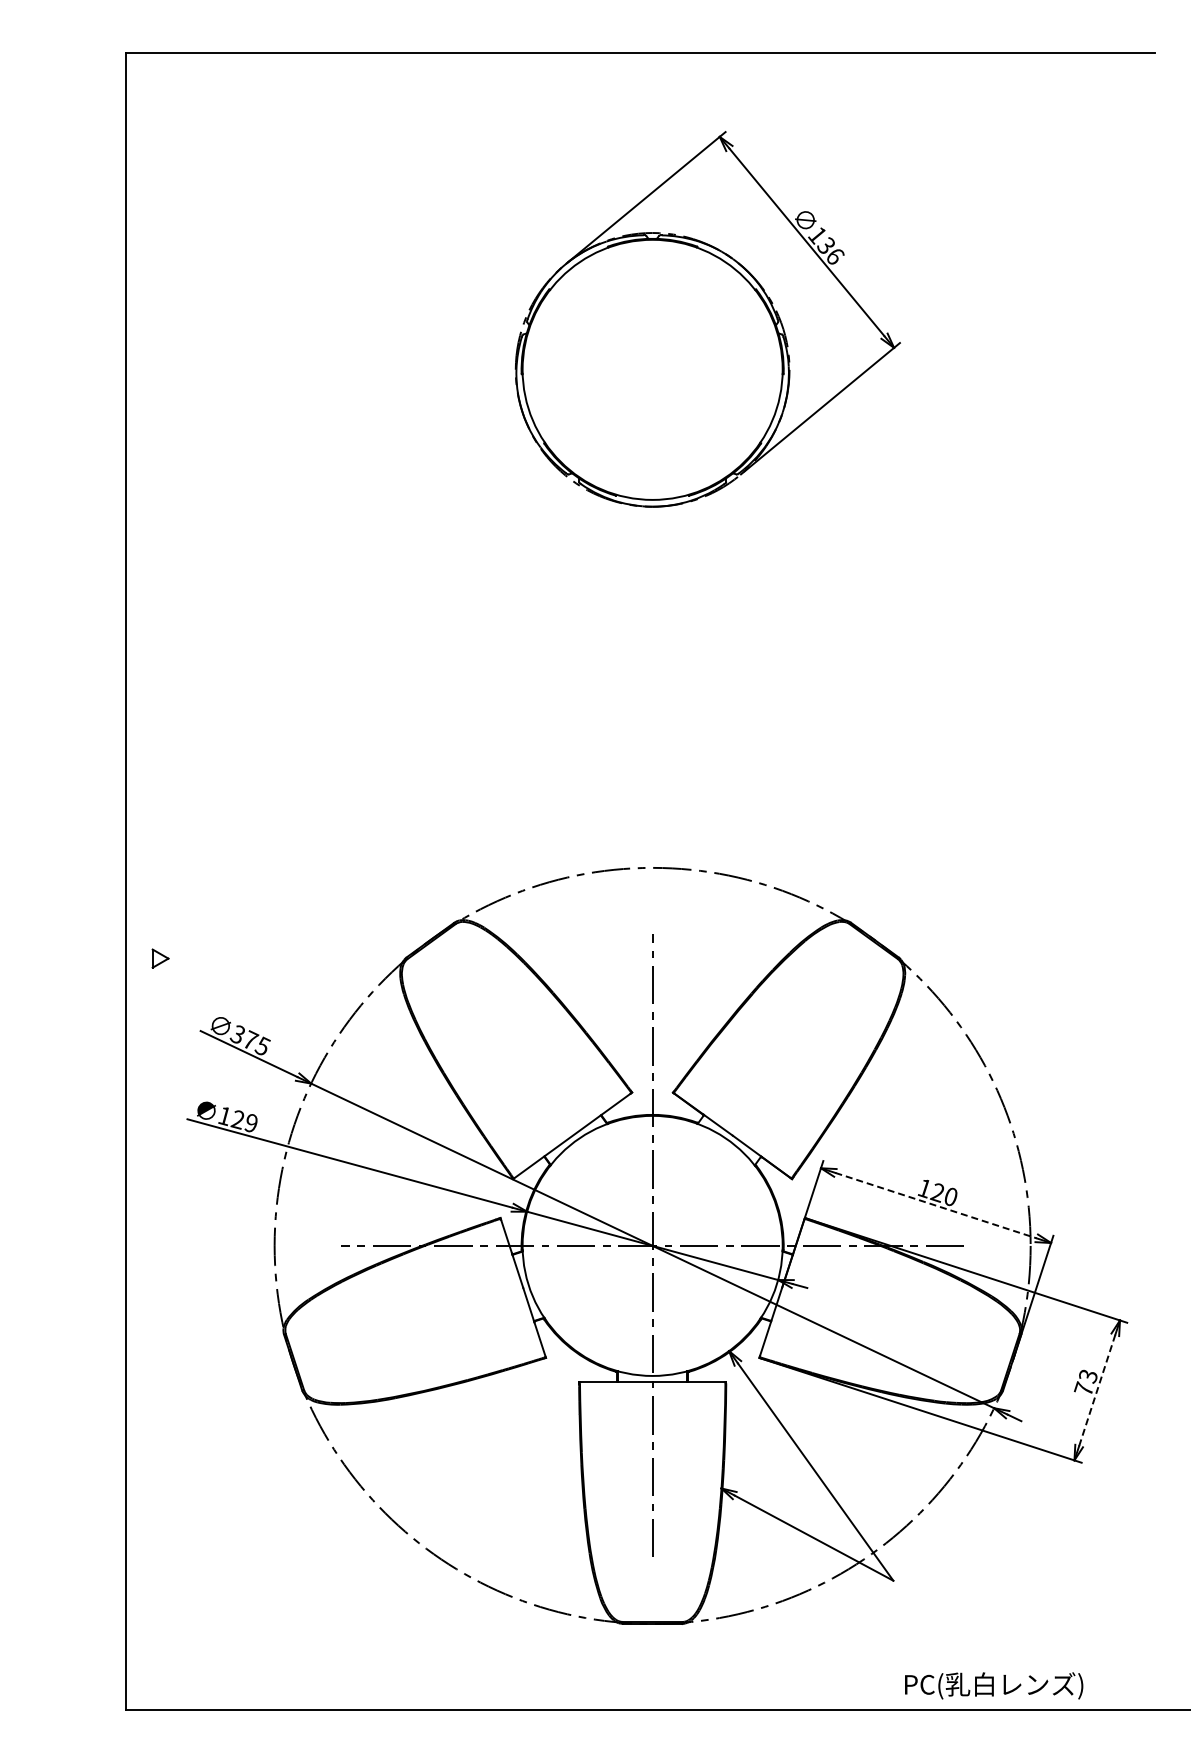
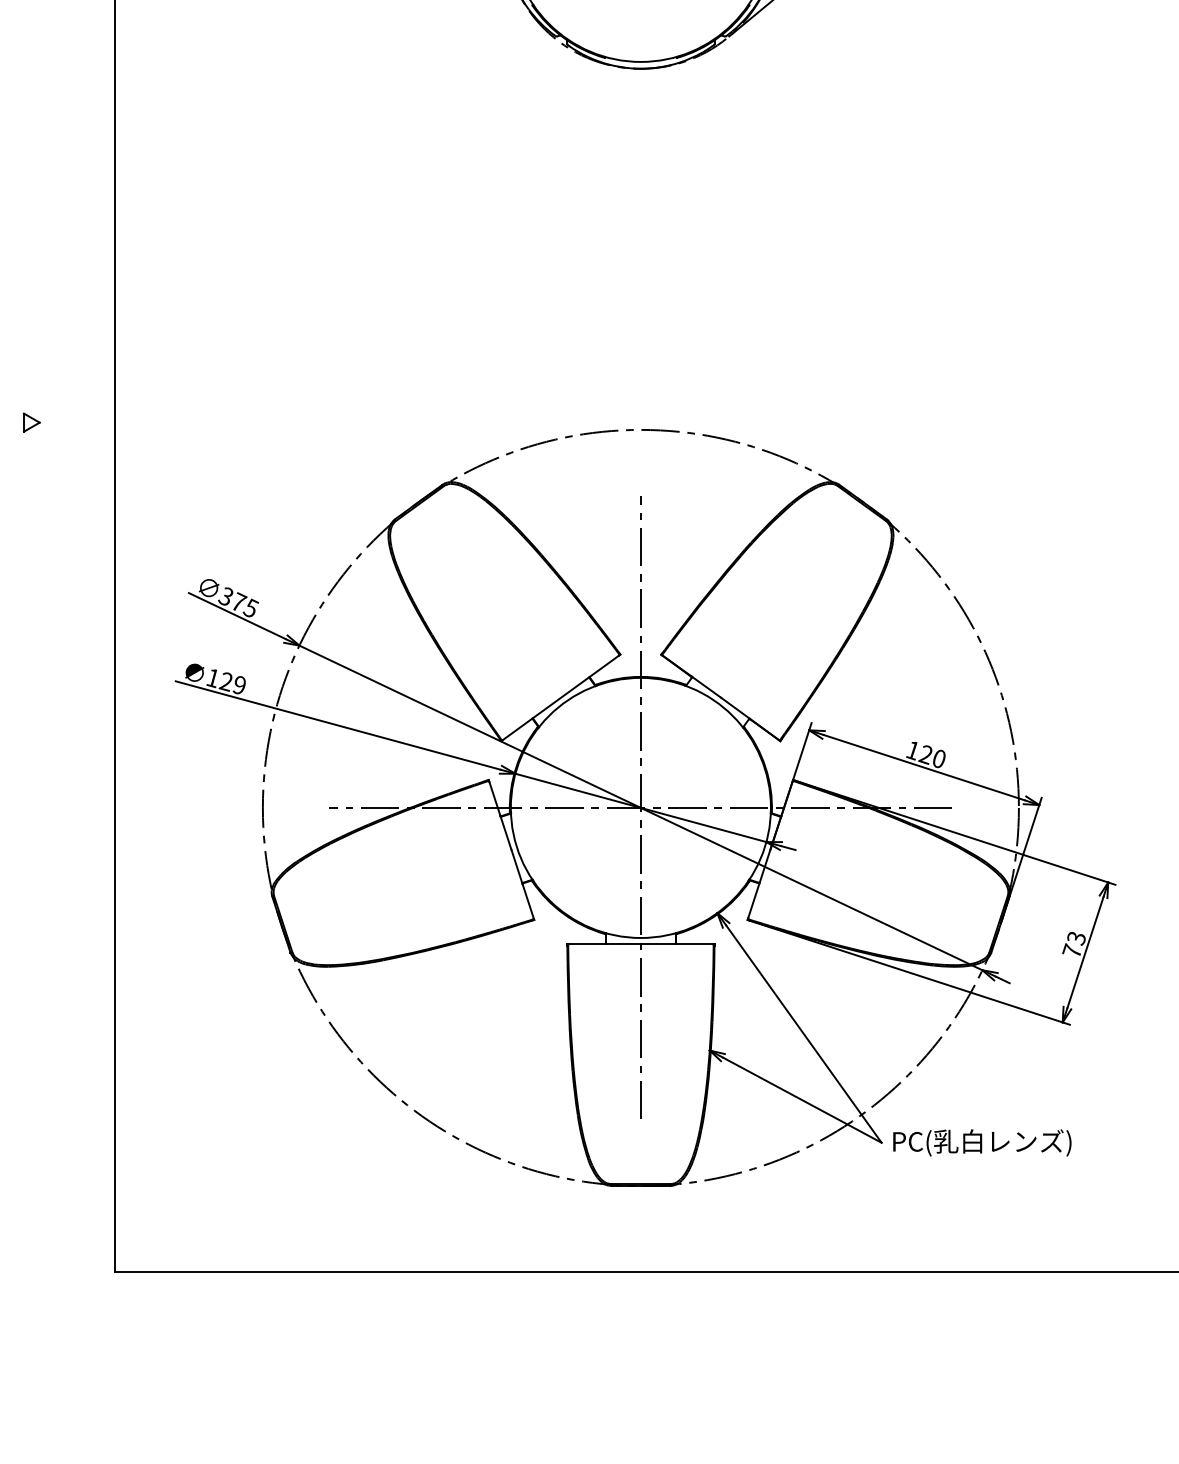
part: (160, 958) -> (31, 422), moved
line: (936, 1205) -> (924, 767), dashed -> solid
line: (1097, 1390) -> (1085, 952), dashed -> solid
text: (994, 1685) -> (982, 1142), moved

